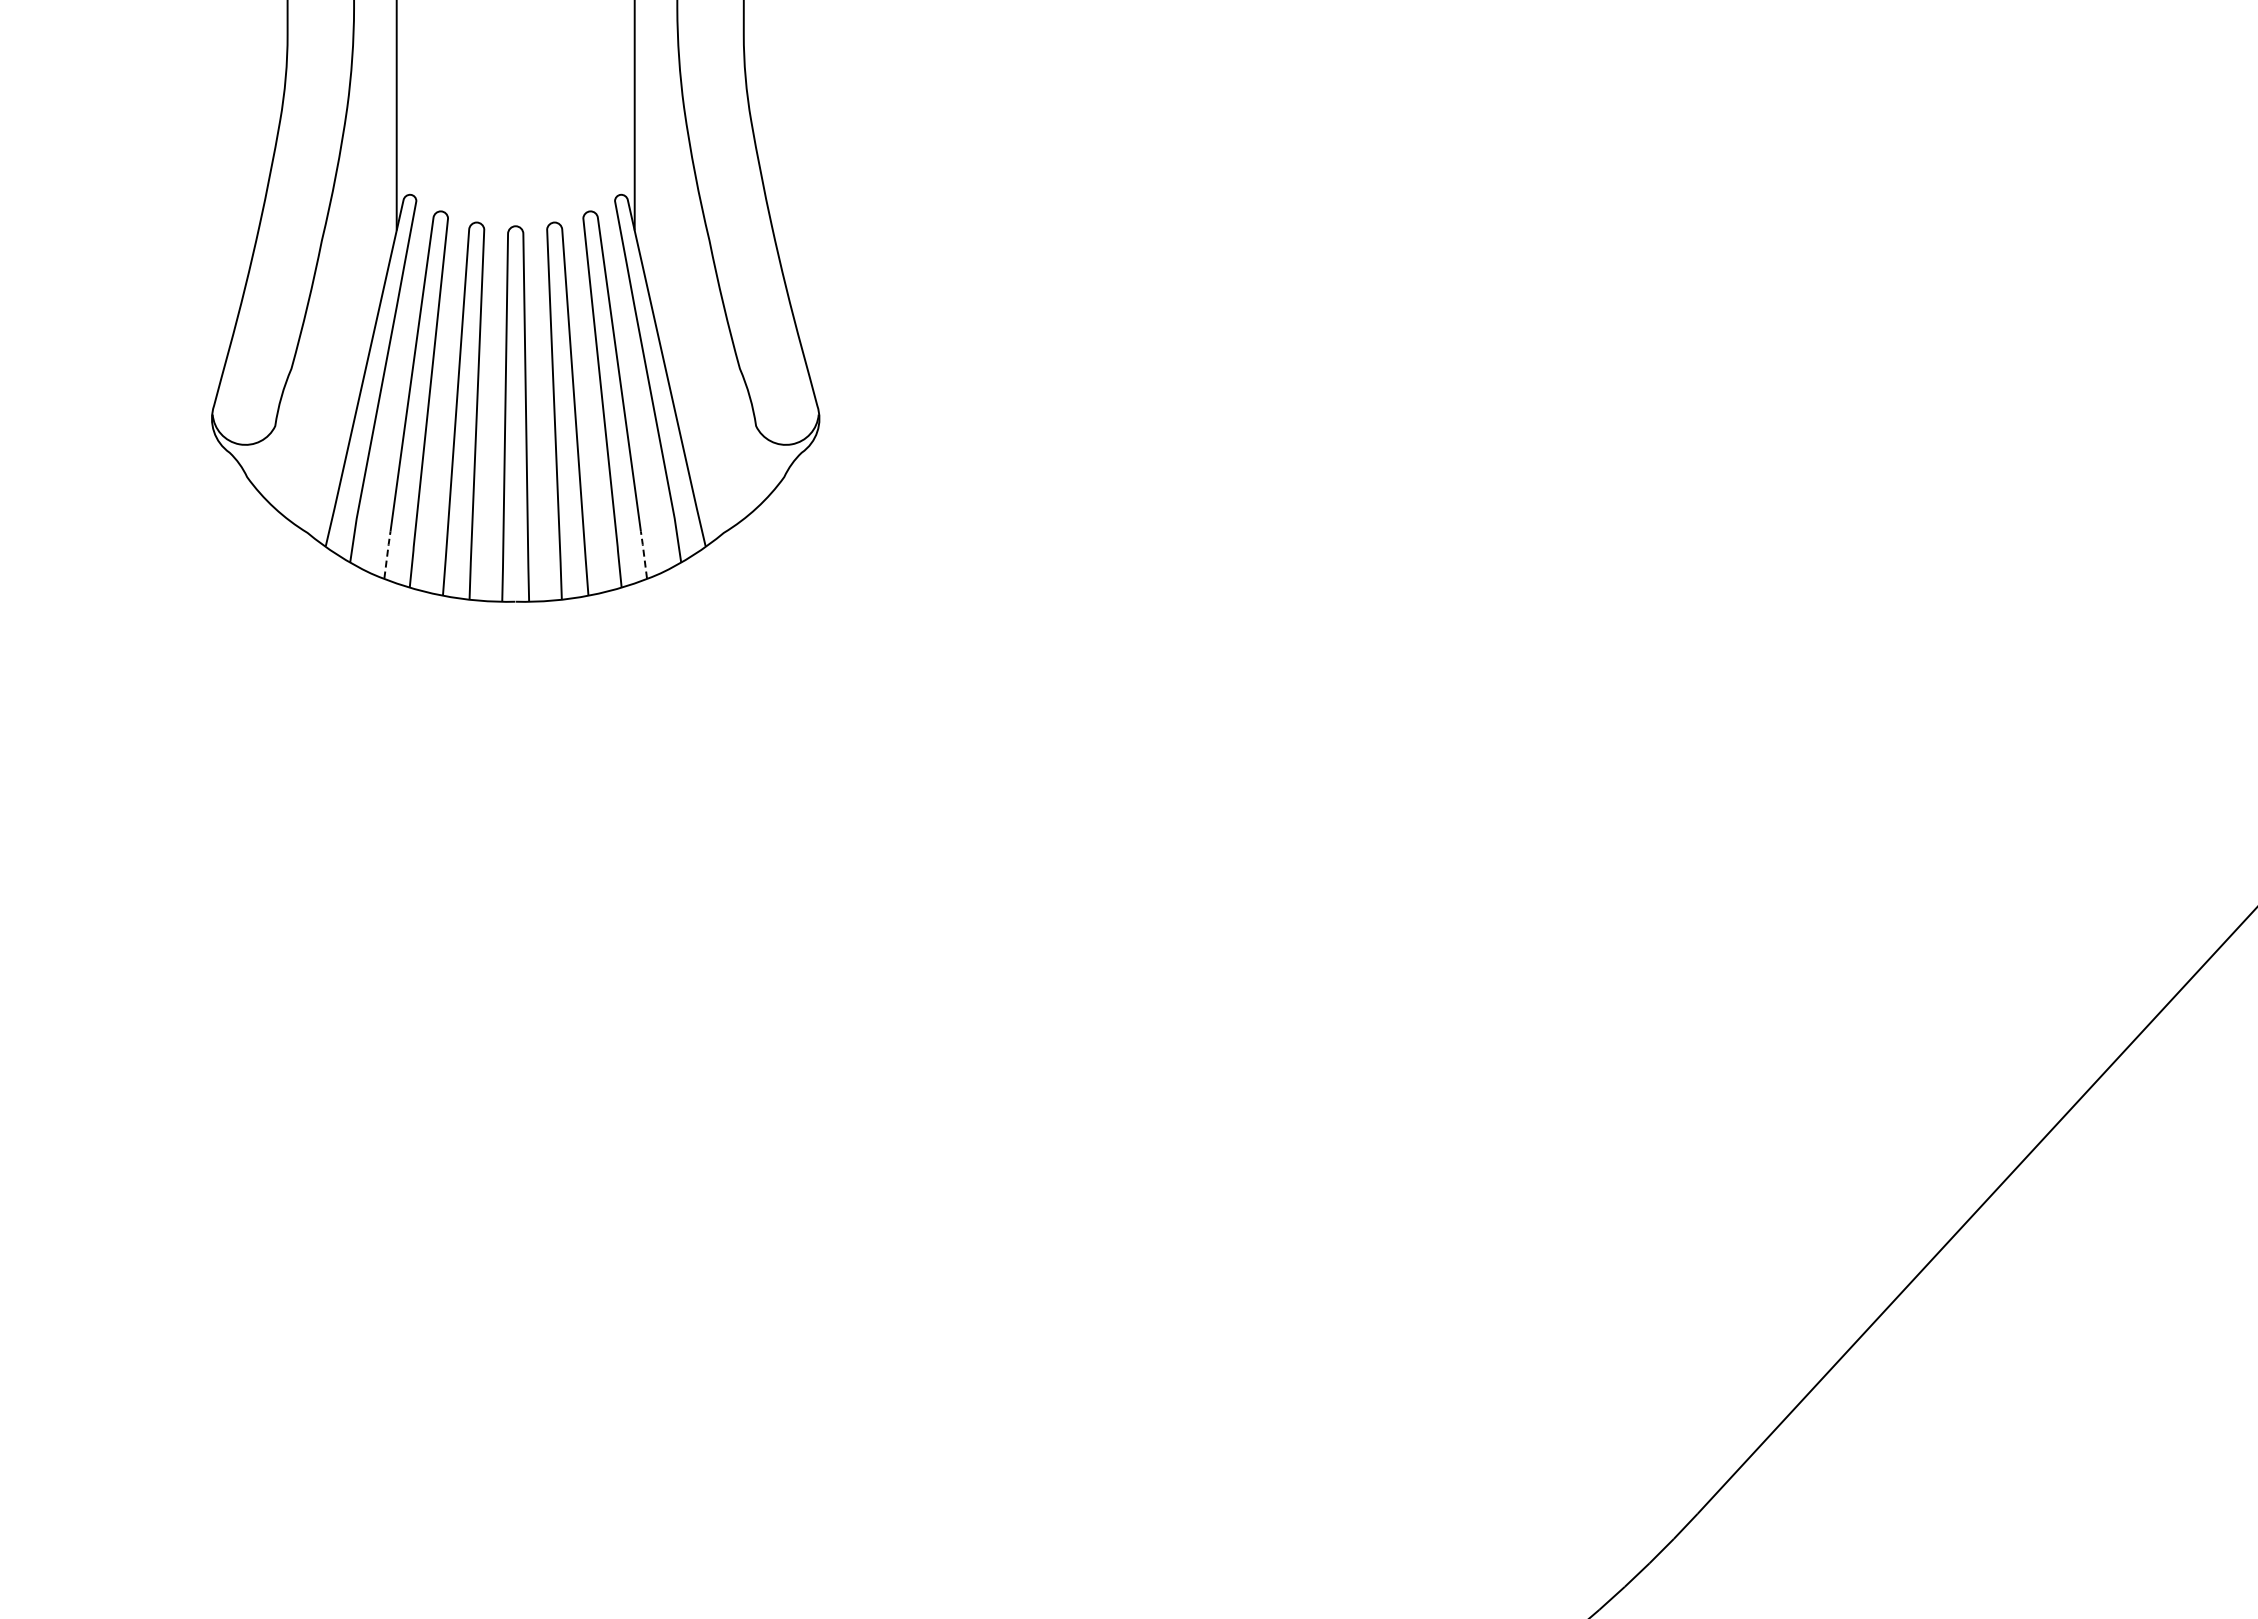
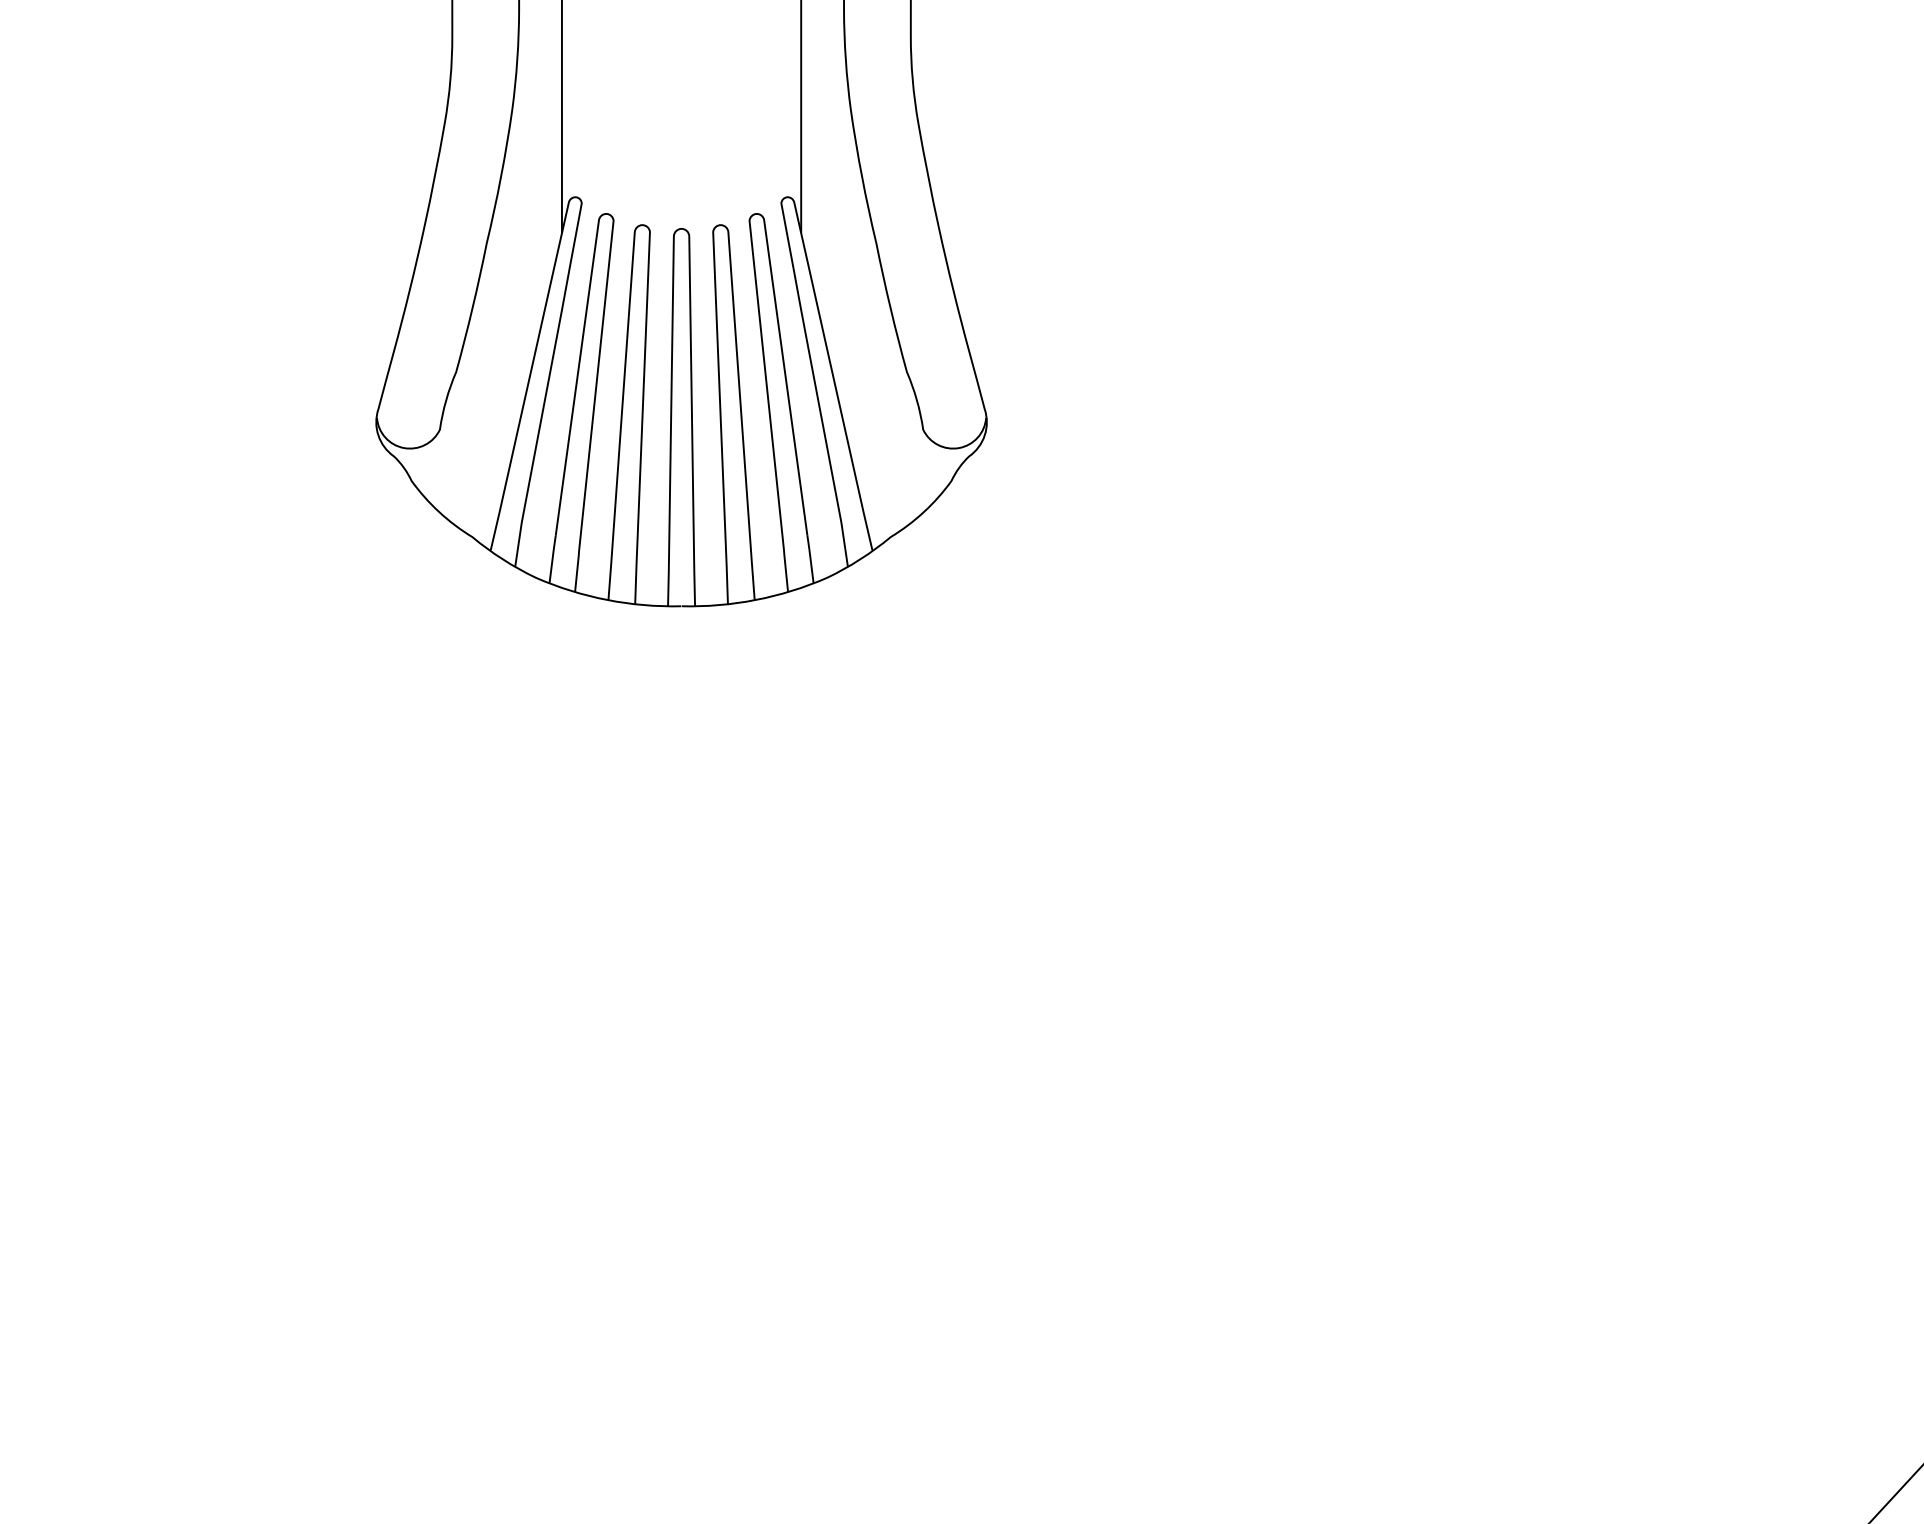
line: (387, 554) -> (552, 558), dashed -> solid
line: (643, 554) -> (810, 558), dashed -> solid

